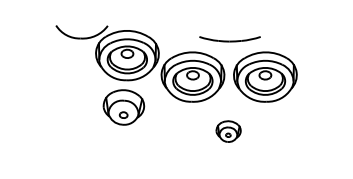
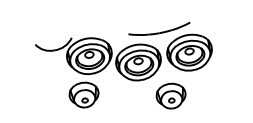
part: (229, 39) -> (159, 31), size x1.43
part: (123, 107) -> (83, 95), moved
part: (228, 131) -> (171, 96), size x1.67

